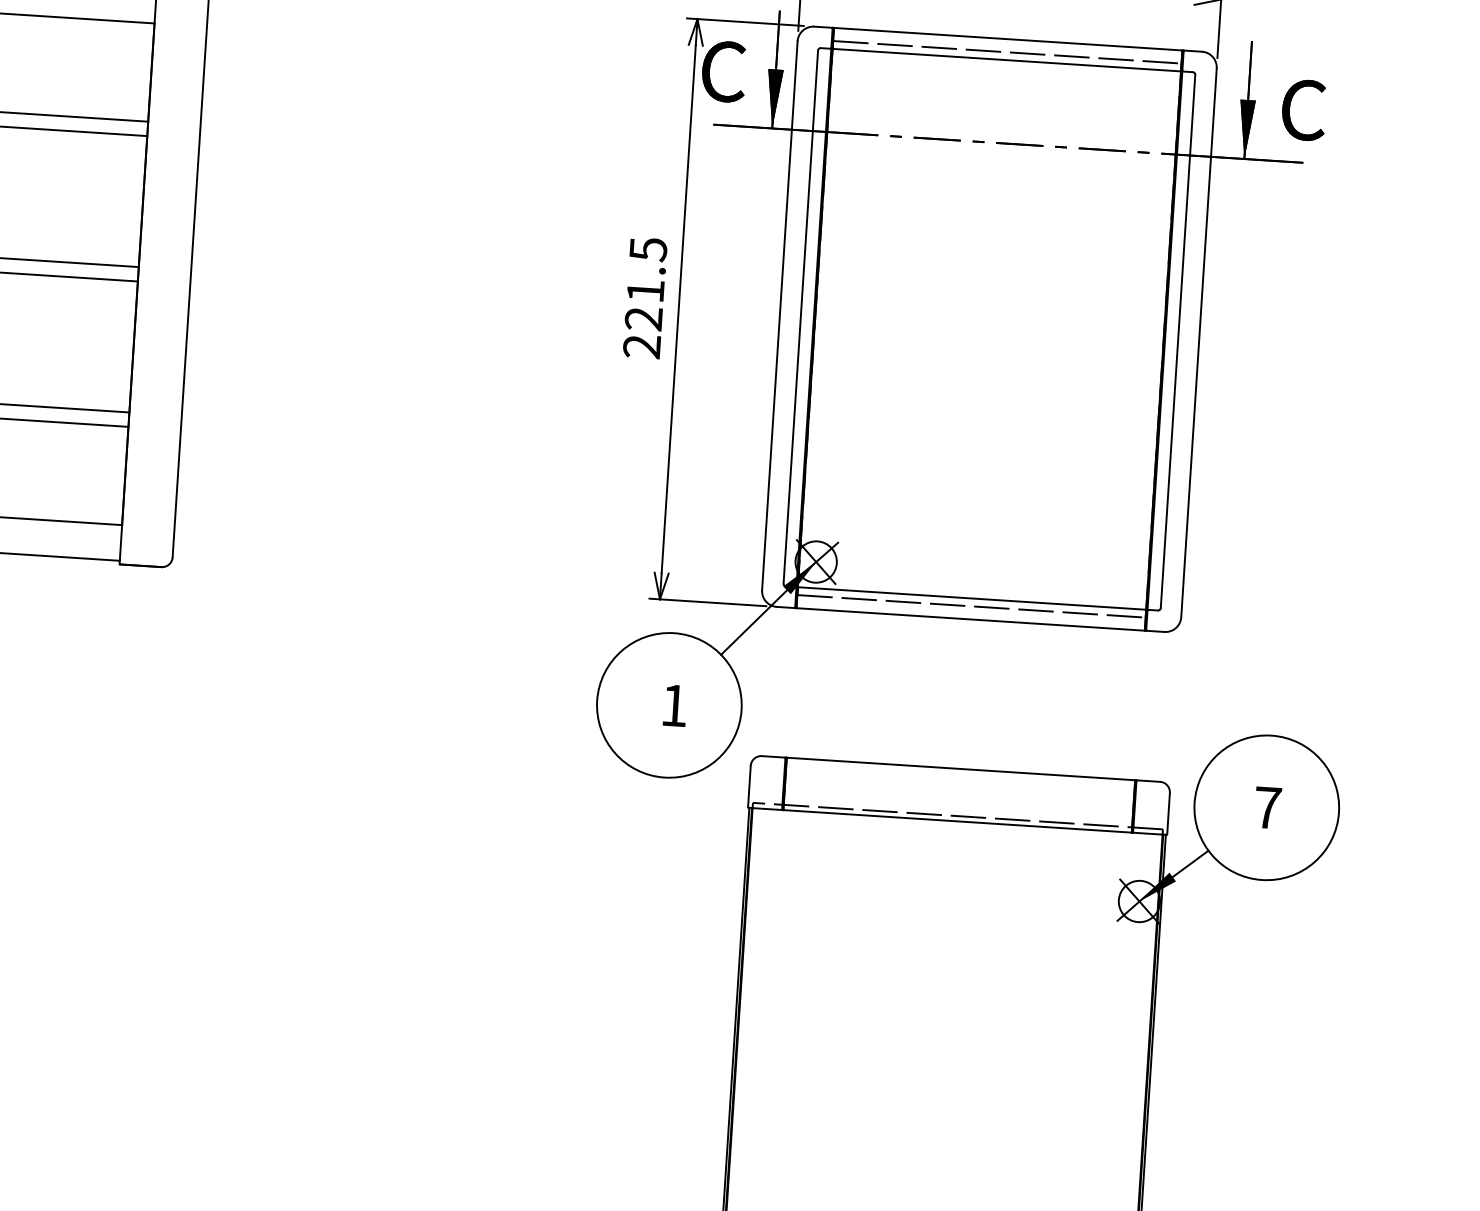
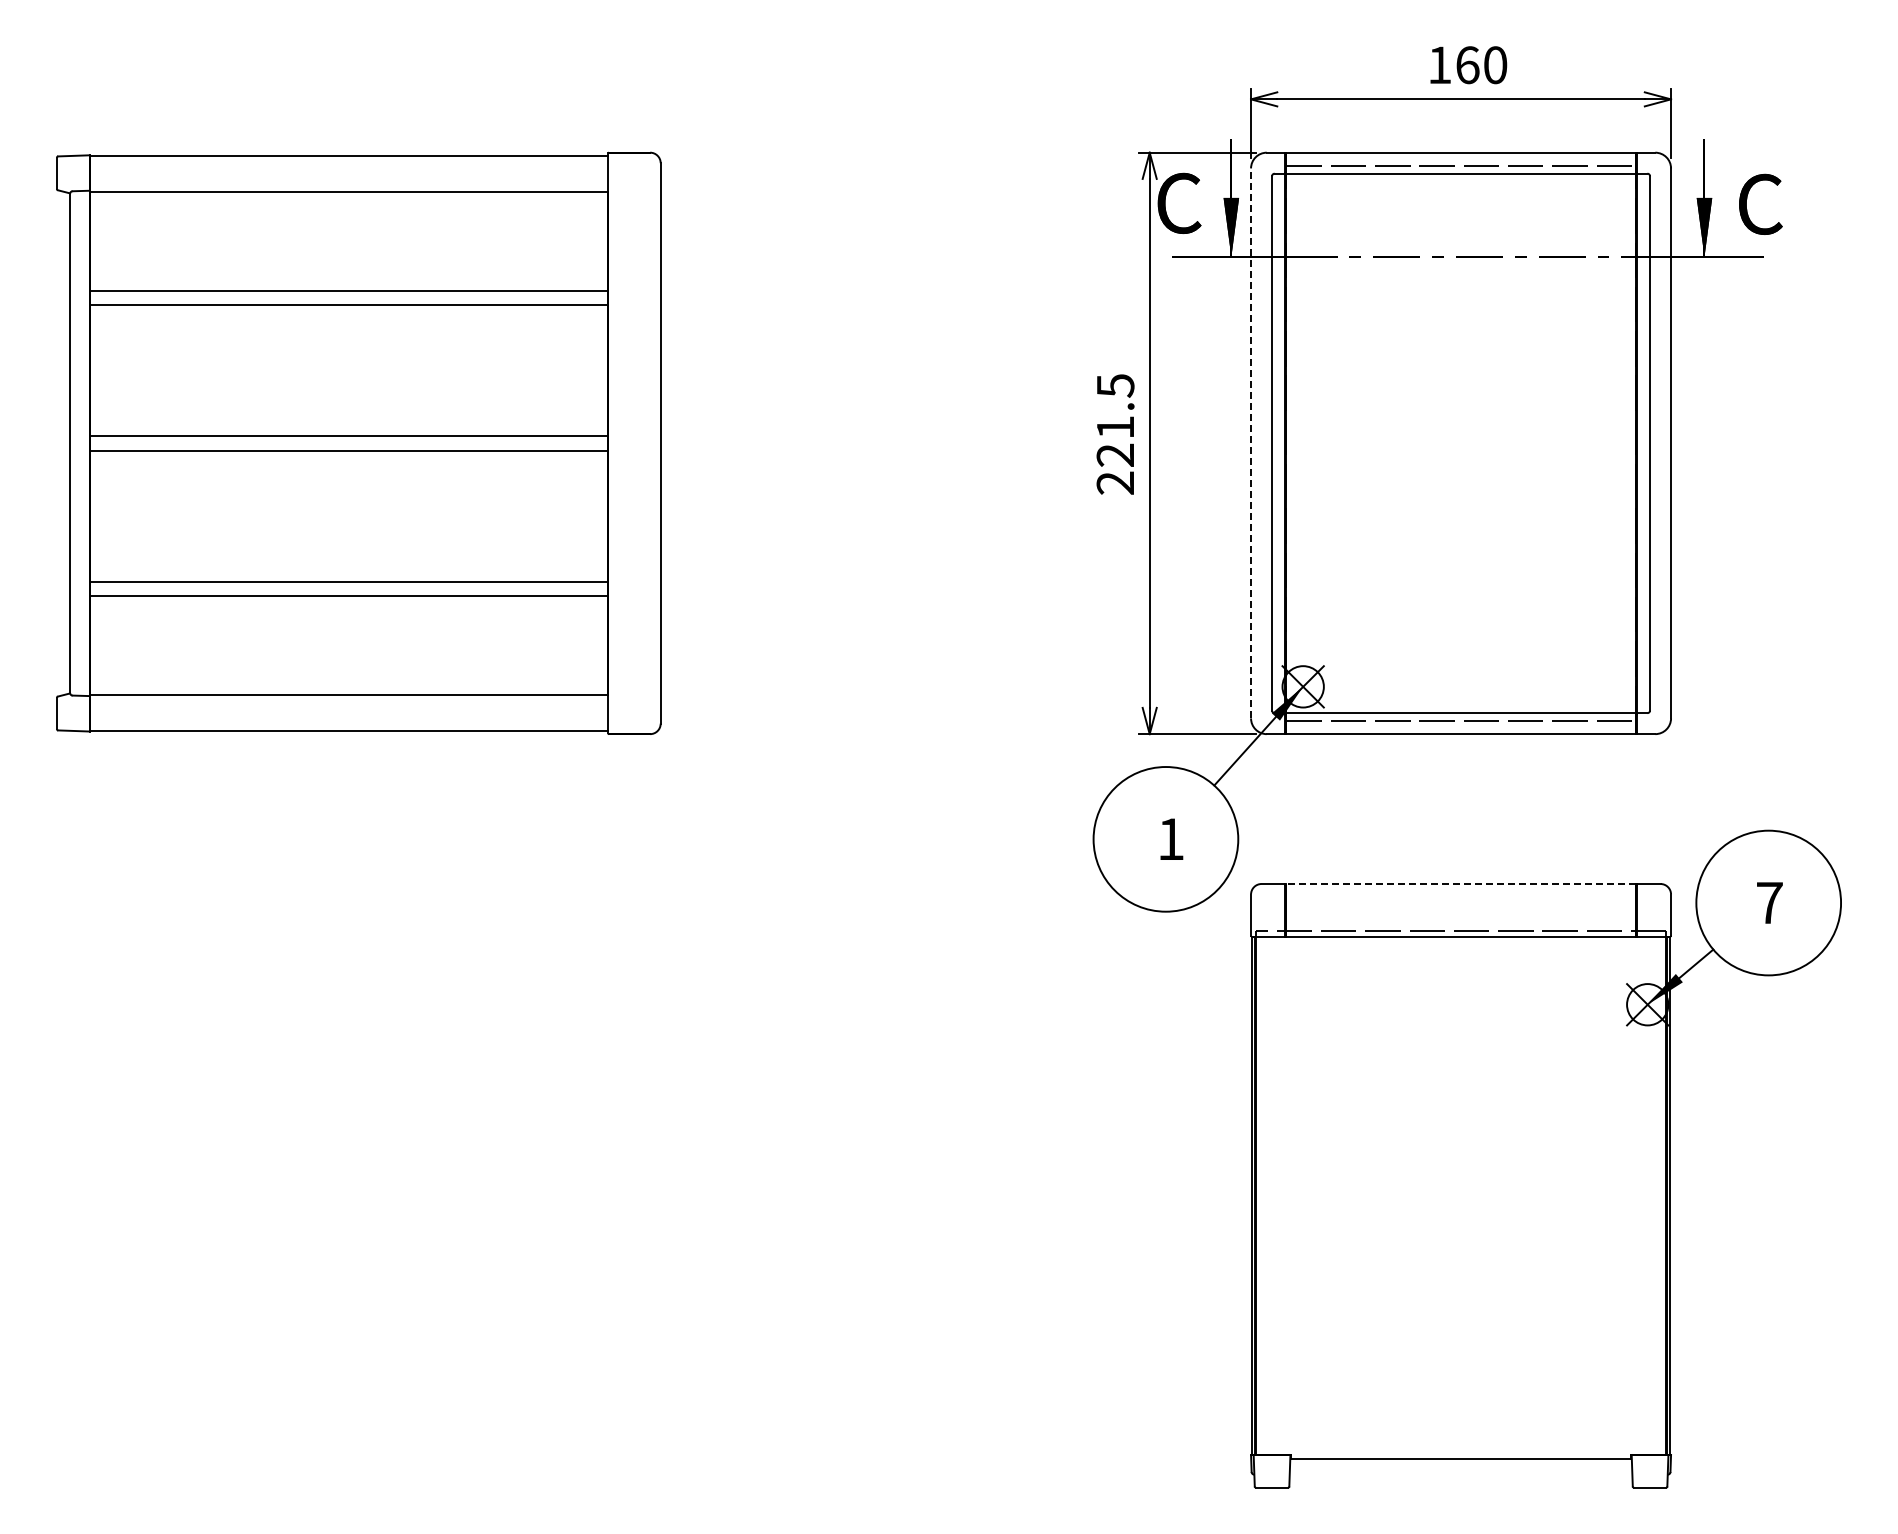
line: (780, 315) -> (1251, 443), solid -> dashed
line: (961, 769) -> (1461, 884), solid -> dashed

